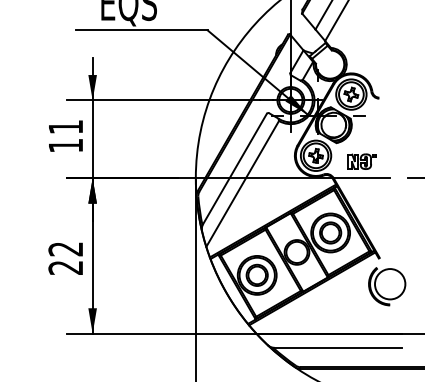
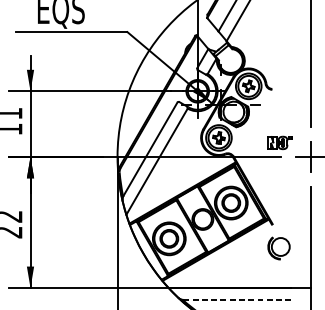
part: (361, 161) -> (279, 142), moved
part: (387, 286) -> (279, 248), size x0.7
line: (338, 347) -> (237, 299), solid -> dashed

